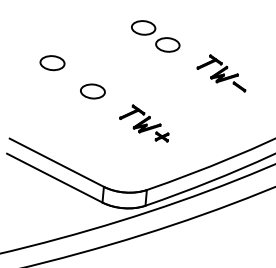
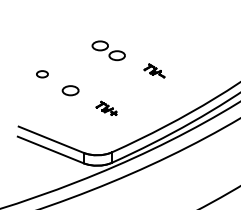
part: (52, 61) -> (42, 73), size x0.7
part: (222, 72) -> (154, 70), size x0.6
part: (144, 123) -> (106, 108), size x0.6

